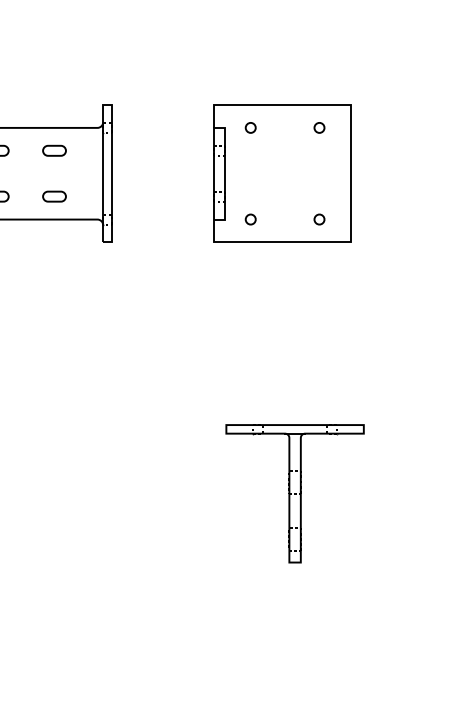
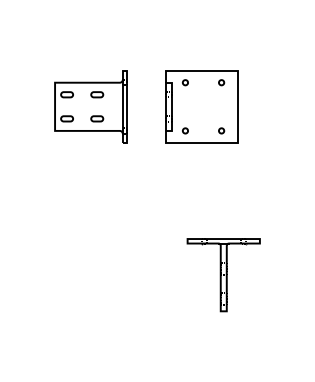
part: (281, 173) -> (201, 106), moved

